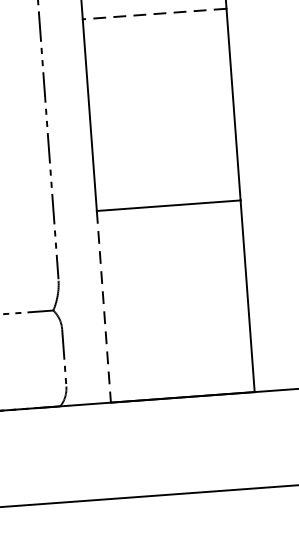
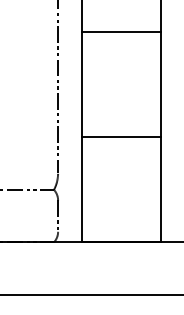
line: (153, 14) -> (120, 32), dashed -> solid
line: (103, 306) -> (81, 189), dashed -> solid

